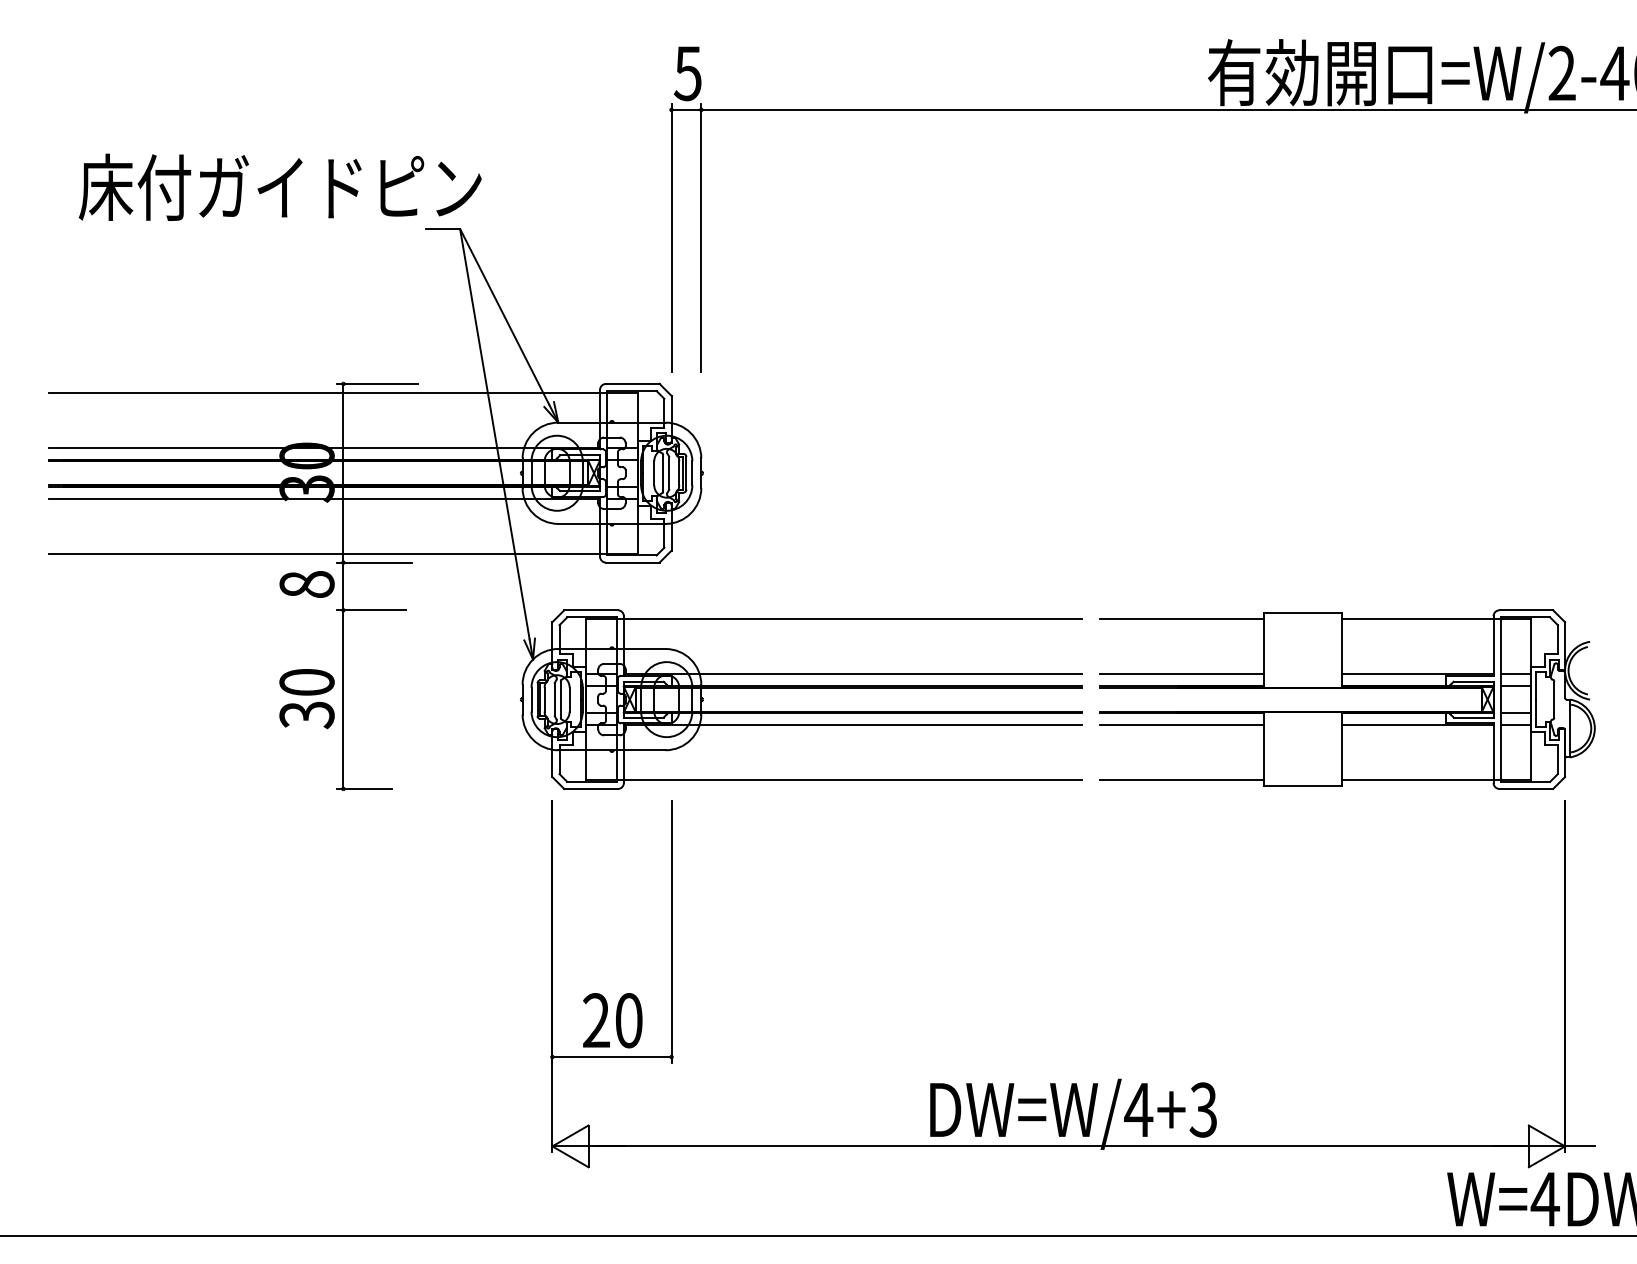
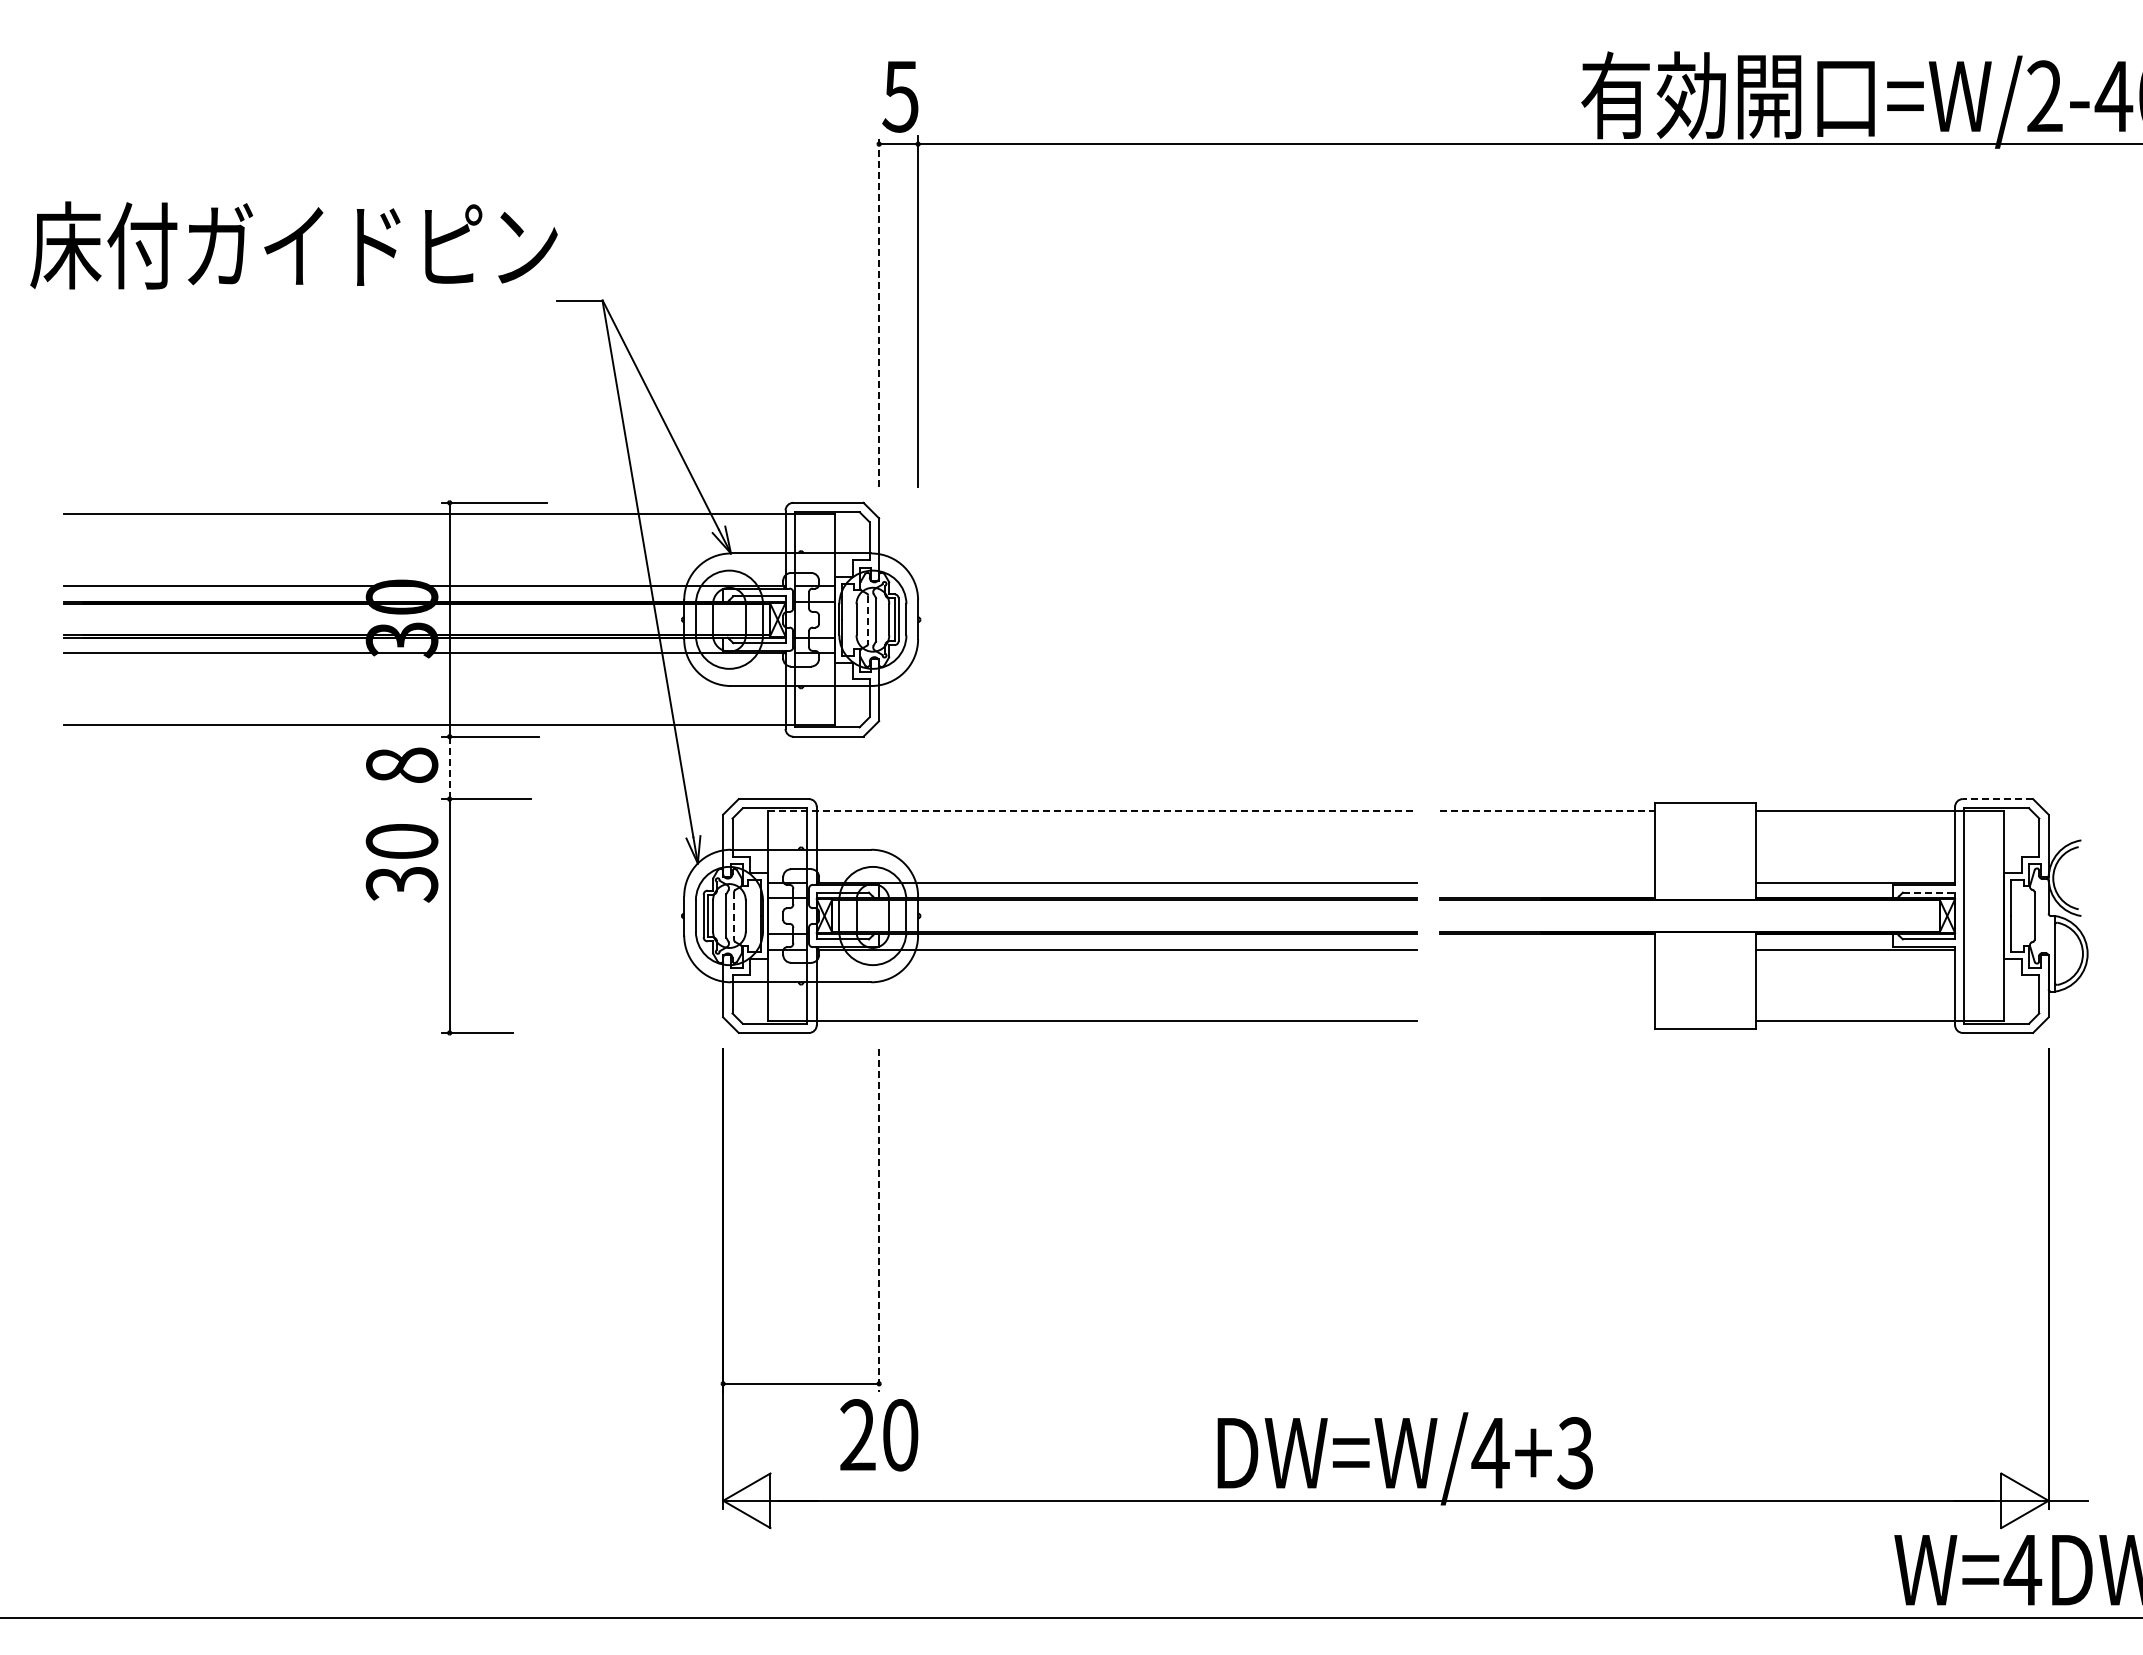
text: (279, 187) -> (293, 245), moved
line: (671, 237) -> (879, 311), solid -> dashed
line: (663, 473) -> (868, 619), solid -> dashed
line: (343, 586) -> (449, 768), solid -> dashed
line: (1525, 610) -> (1997, 799), solid -> dashed
line: (834, 619) -> (1092, 810), solid -> dashed
line: (1182, 619) -> (1547, 810), solid -> dashed
line: (1181, 674) -> (1546, 882), removed
line: (1516, 674) -> (1984, 882), removed
line: (1474, 681) -> (1929, 892), solid -> dashed
line: (1516, 686) -> (1984, 898), removed
text: (306, 699) -> (401, 863), moved
line: (561, 699) -> (734, 915), solid -> dashed
line: (1516, 712) -> (1984, 933), removed
line: (1181, 725) -> (1546, 949), removed
line: (1516, 725) -> (1984, 949), removed
line: (1181, 780) -> (1546, 1021), removed
line: (671, 932) -> (879, 1220), solid -> dashed
text: (612, 1020) -> (879, 1435), moved

